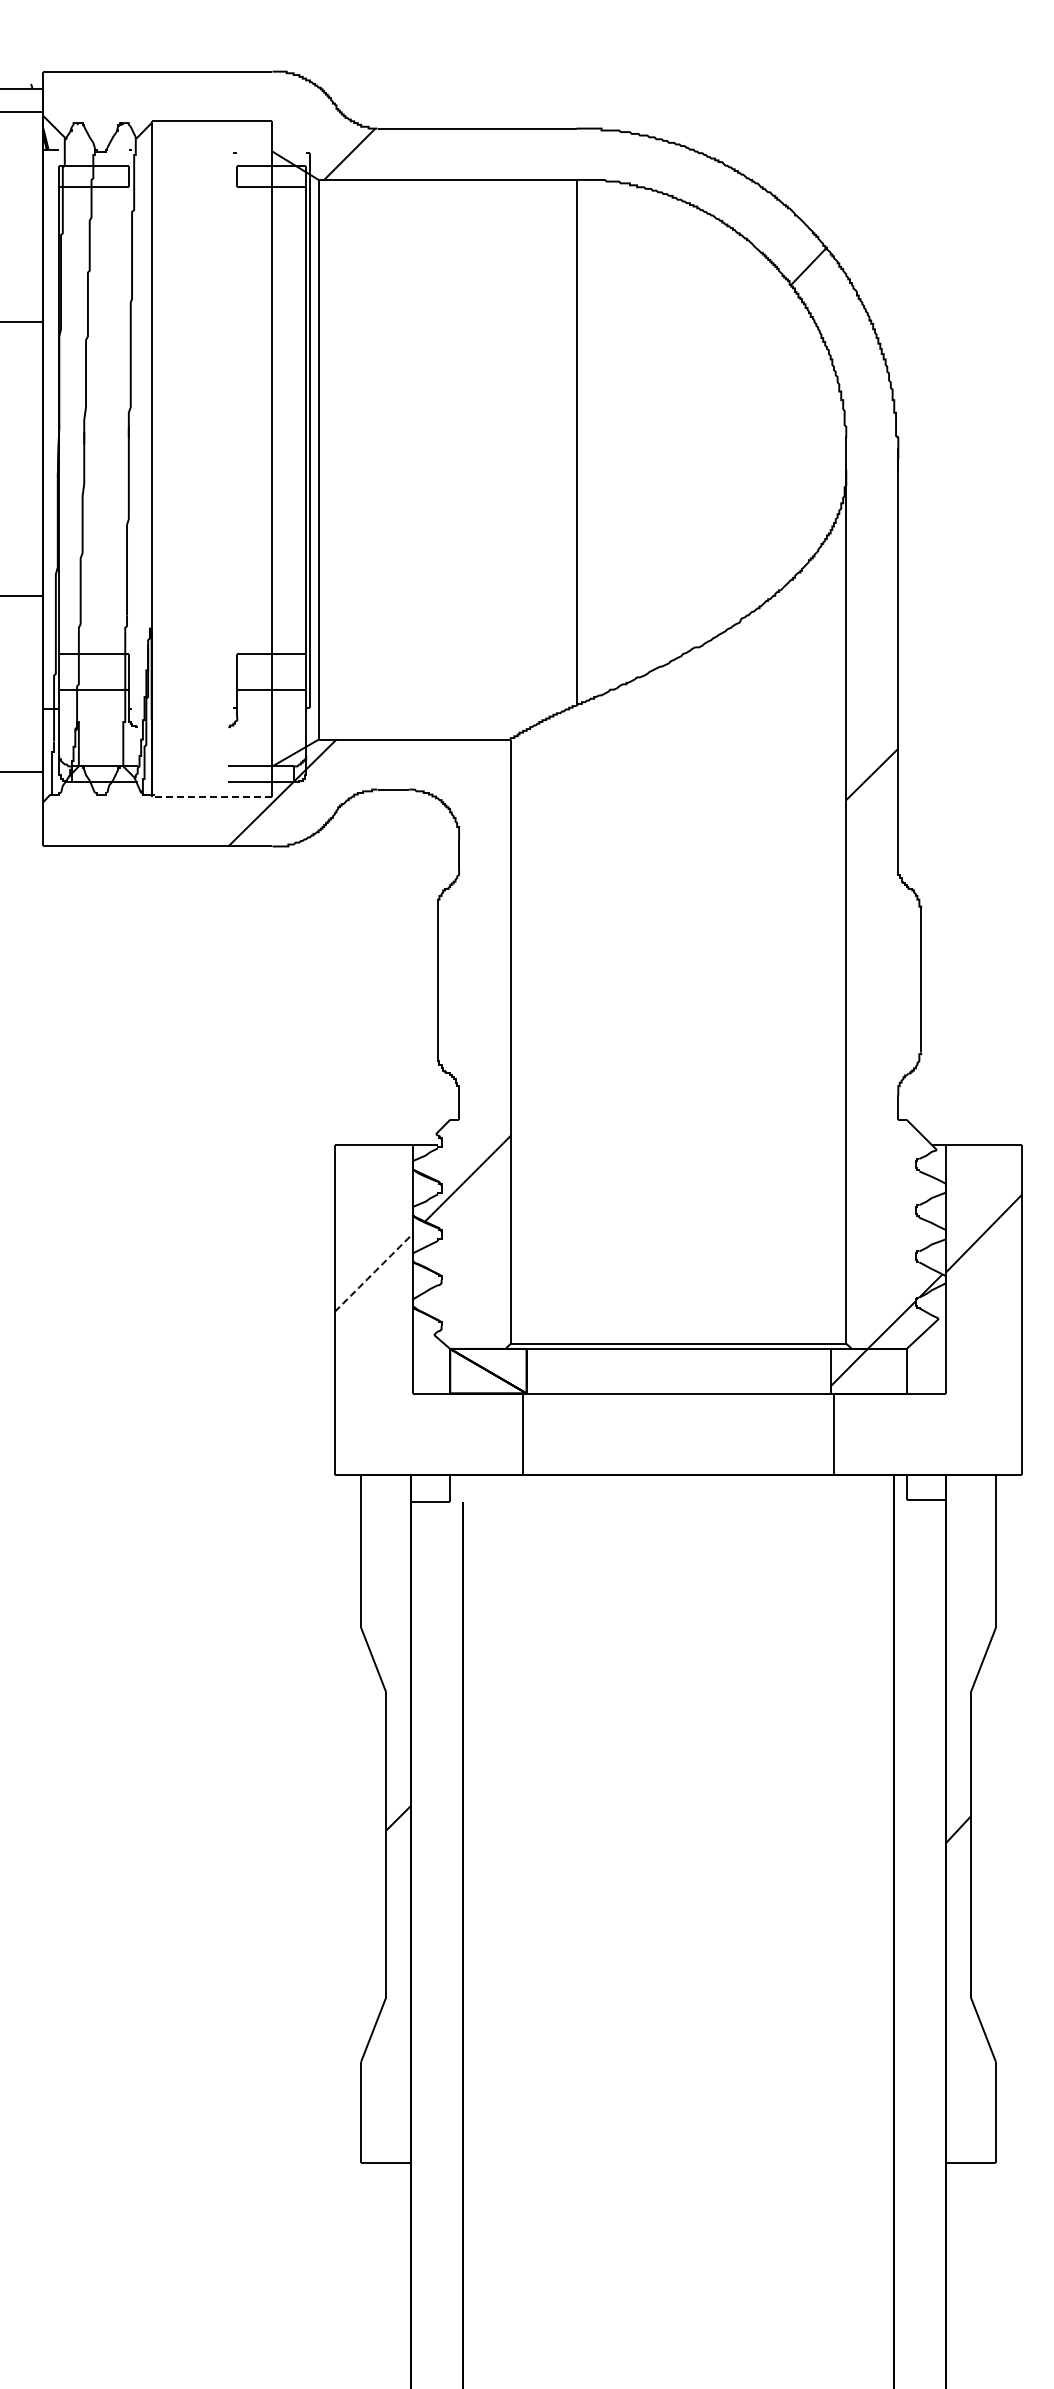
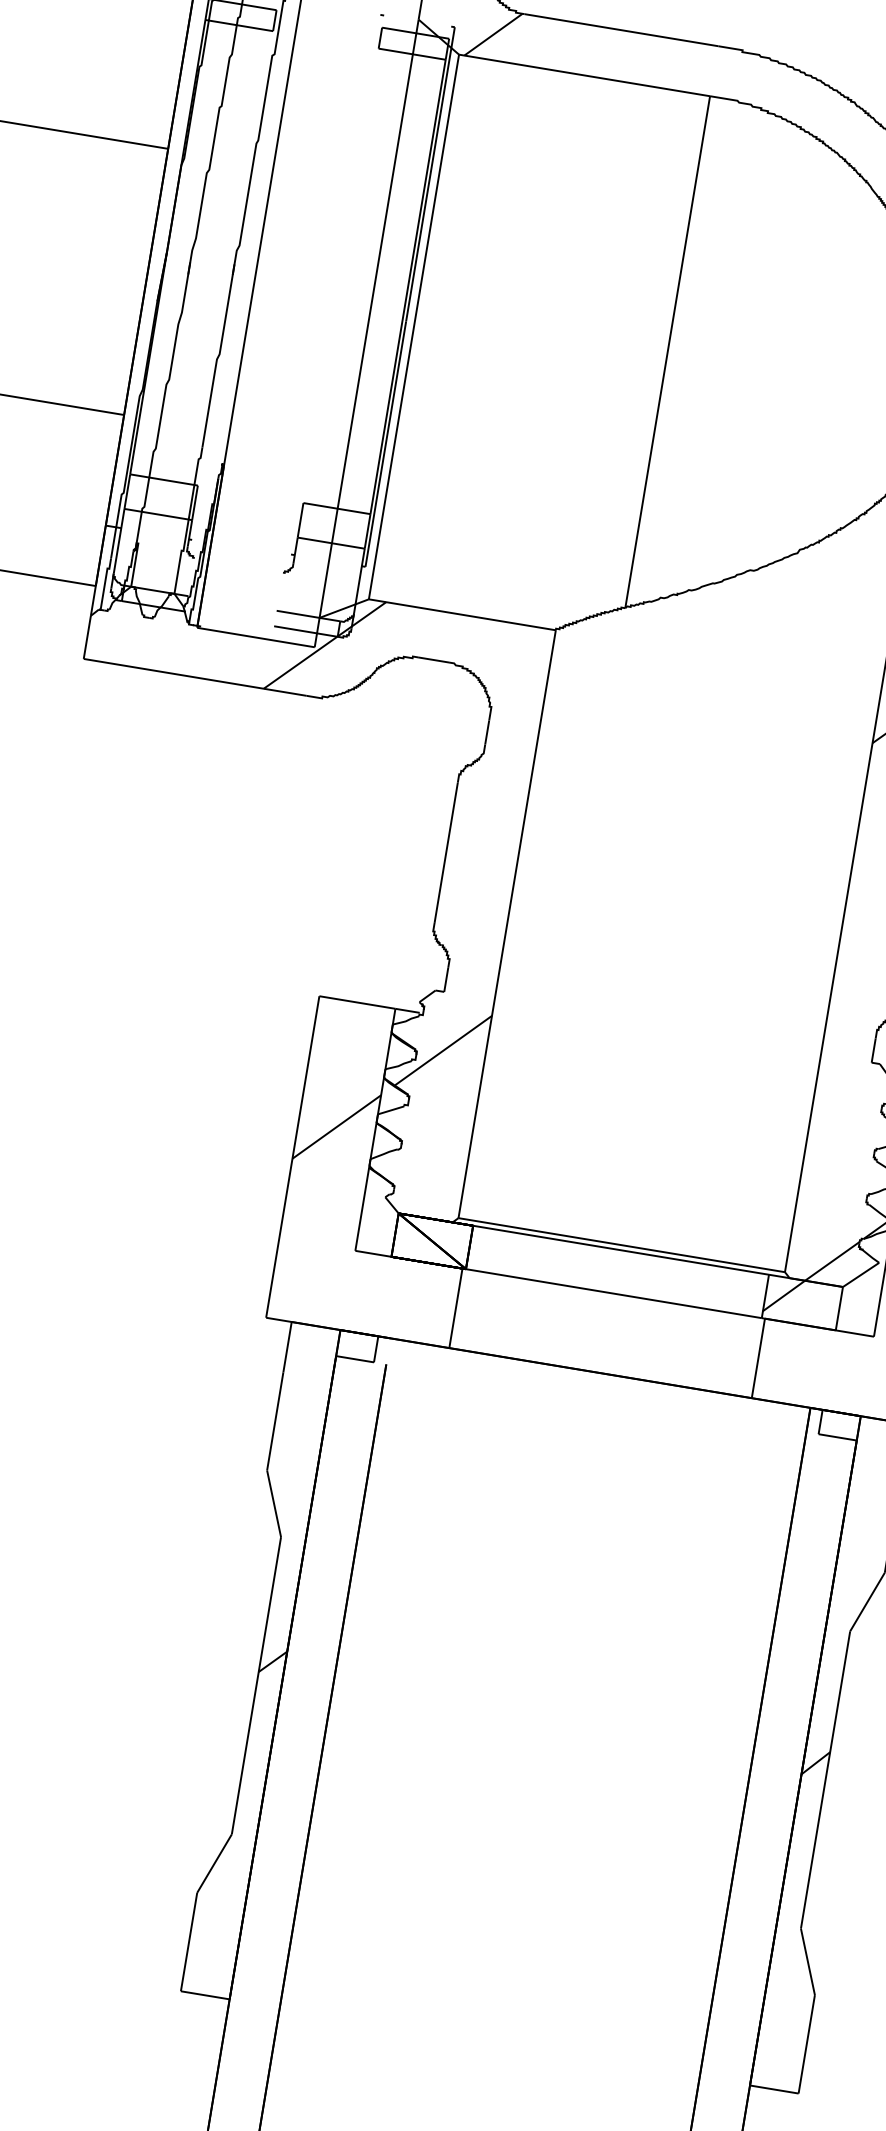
line: (211, 796) -> (255, 637), dashed -> solid
line: (374, 1272) -> (337, 1126), dashed -> solid

